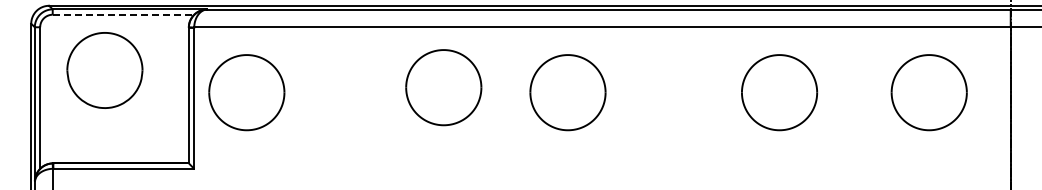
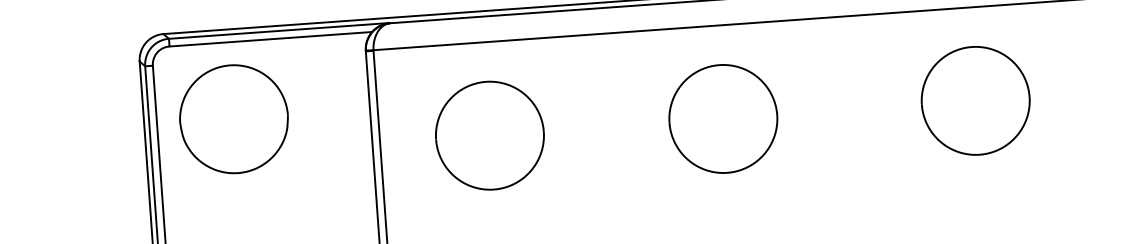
line: (123, 14) -> (270, 38), dashed -> solid
part: (104, 70) -> (233, 119), moved
part: (443, 87) -> (722, 118), moved
part: (246, 92) -> (489, 135), moved
part: (567, 92) -> (975, 100), moved

